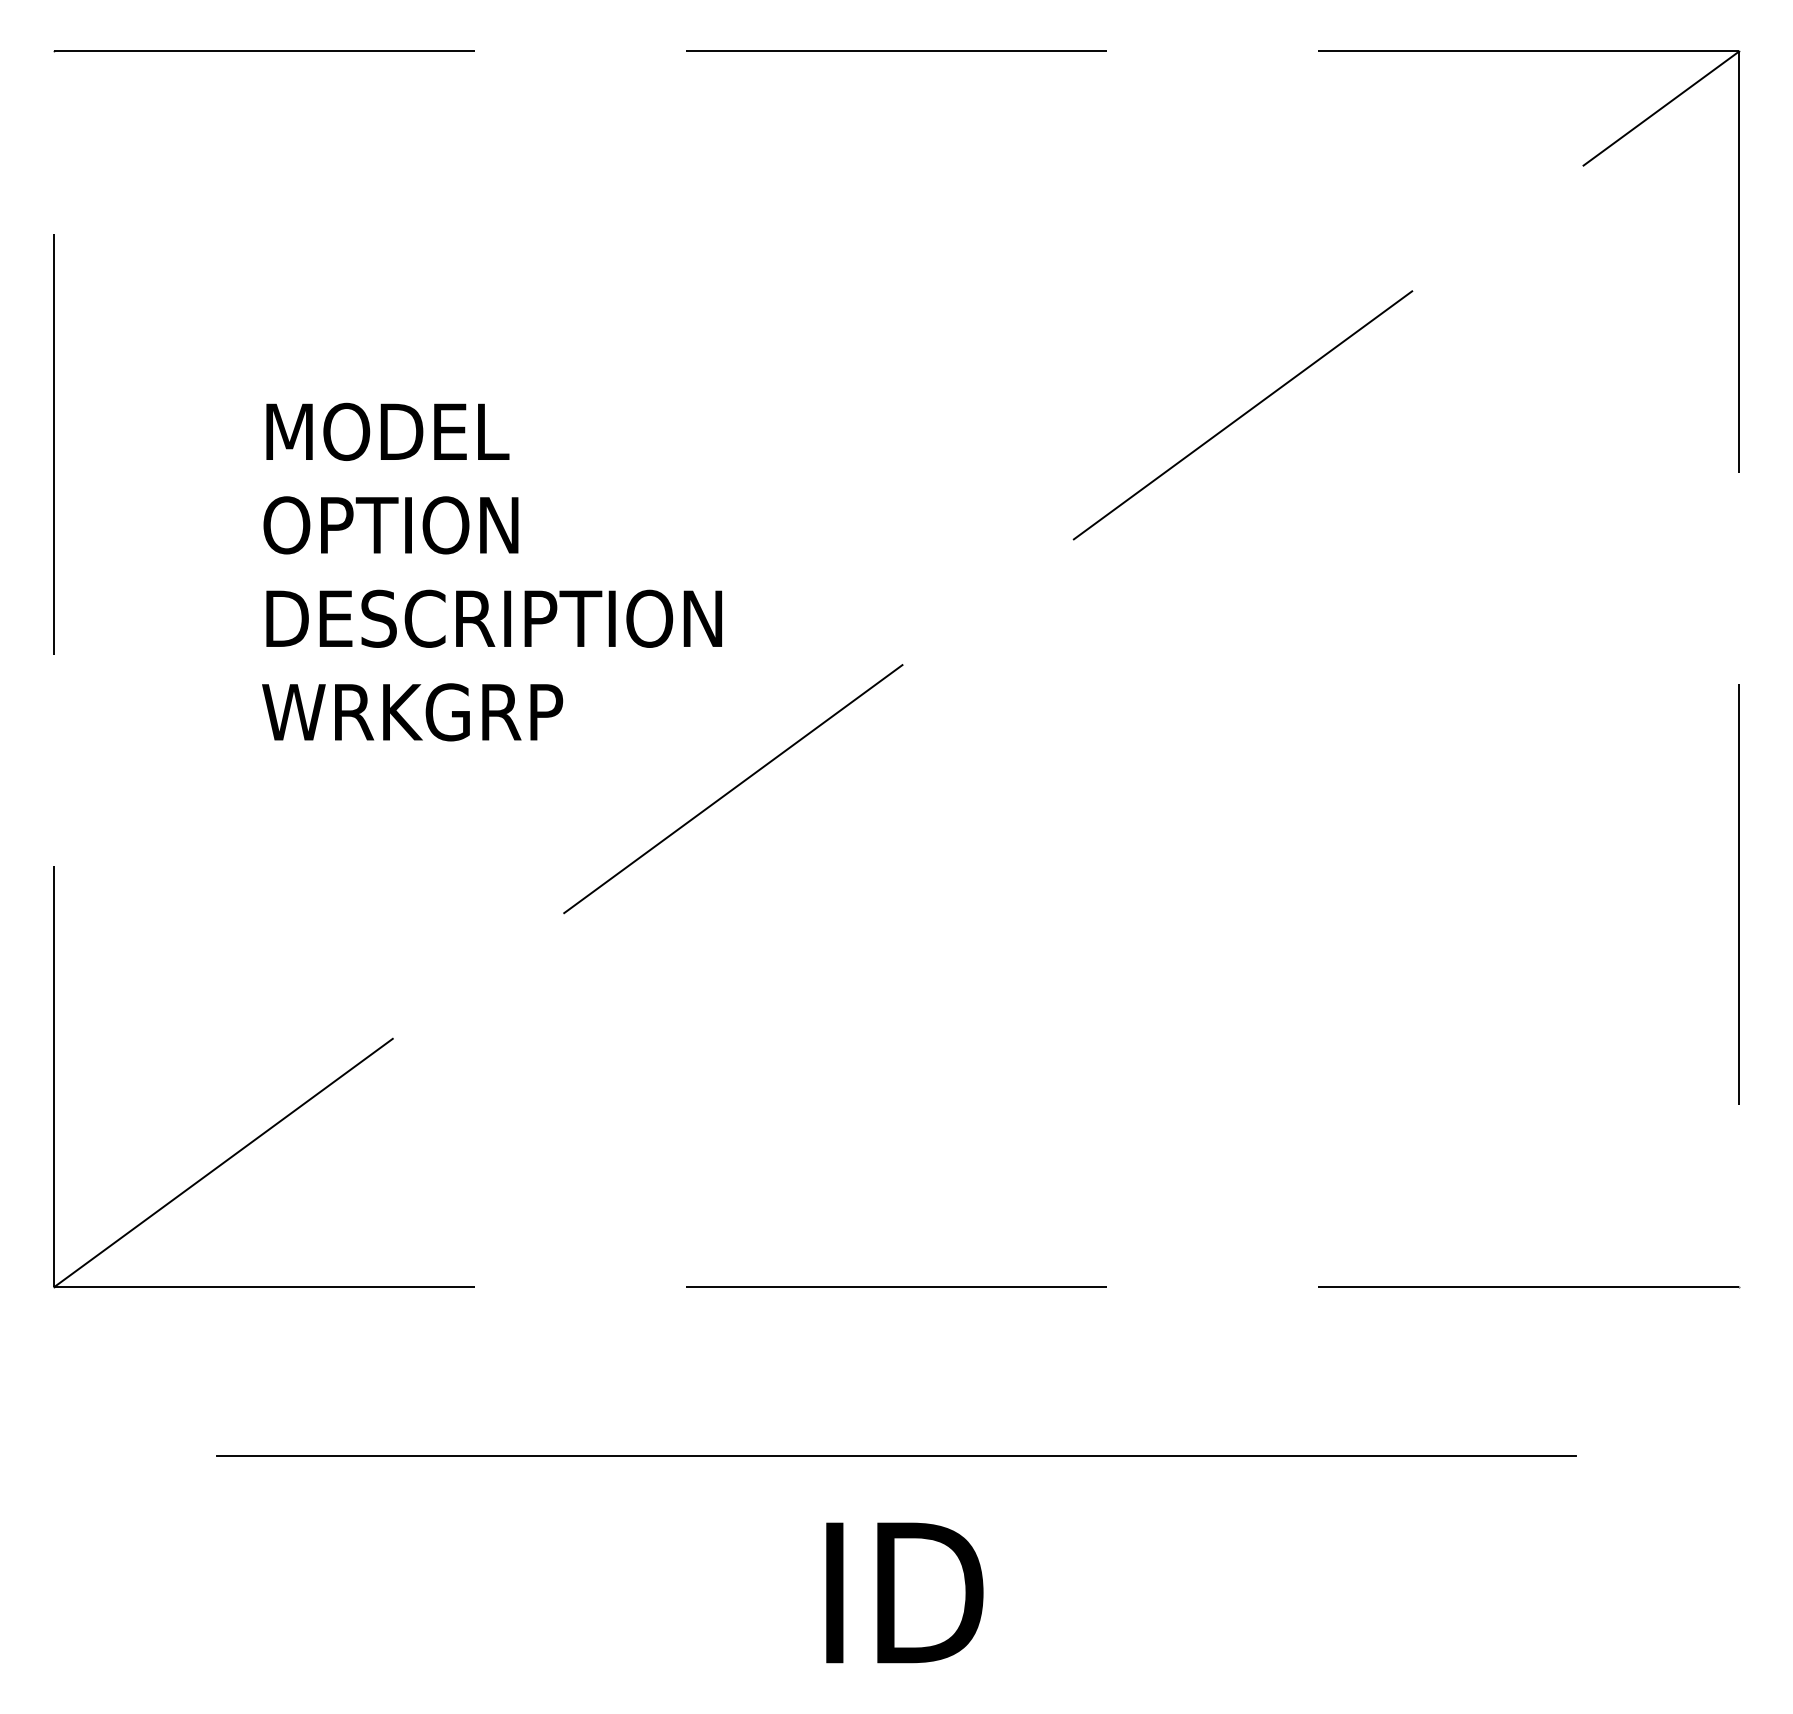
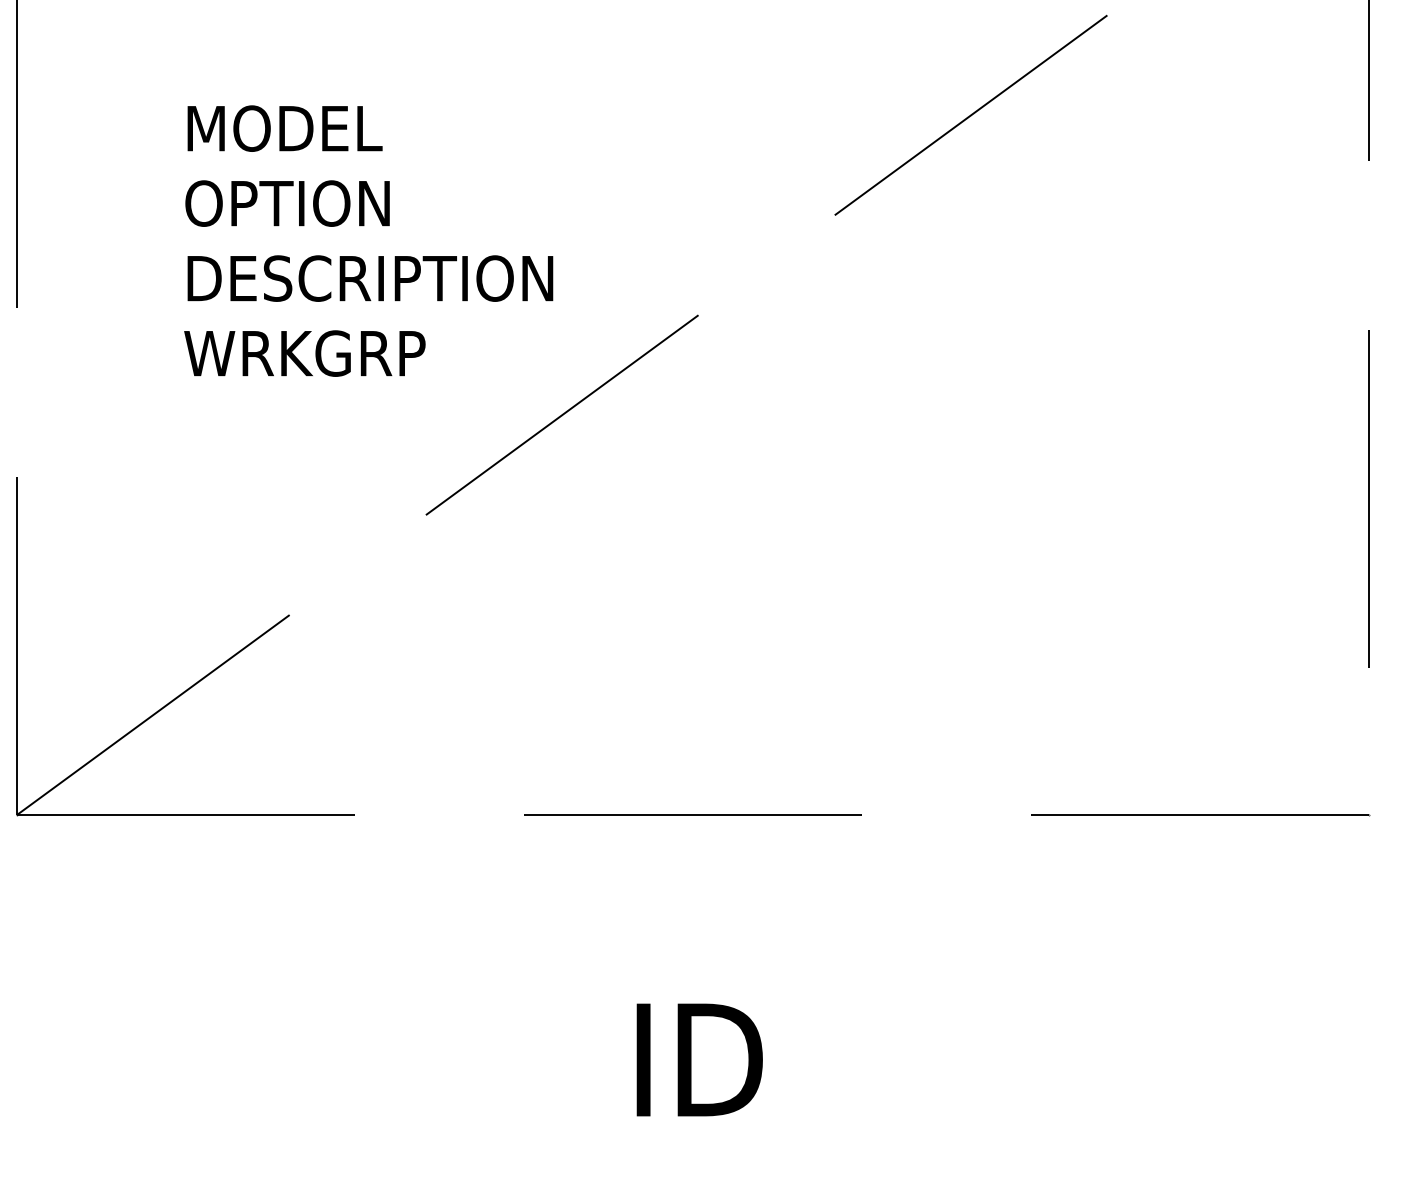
line: (896, 1455) -> (693, 949), removed

